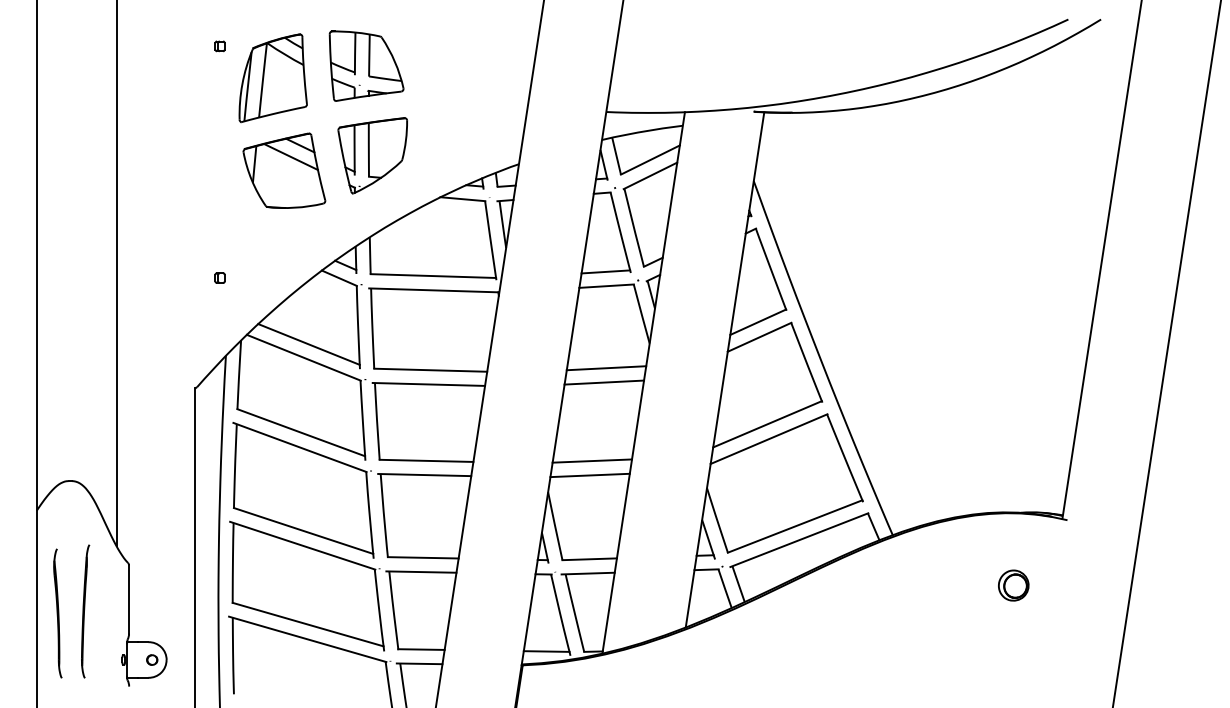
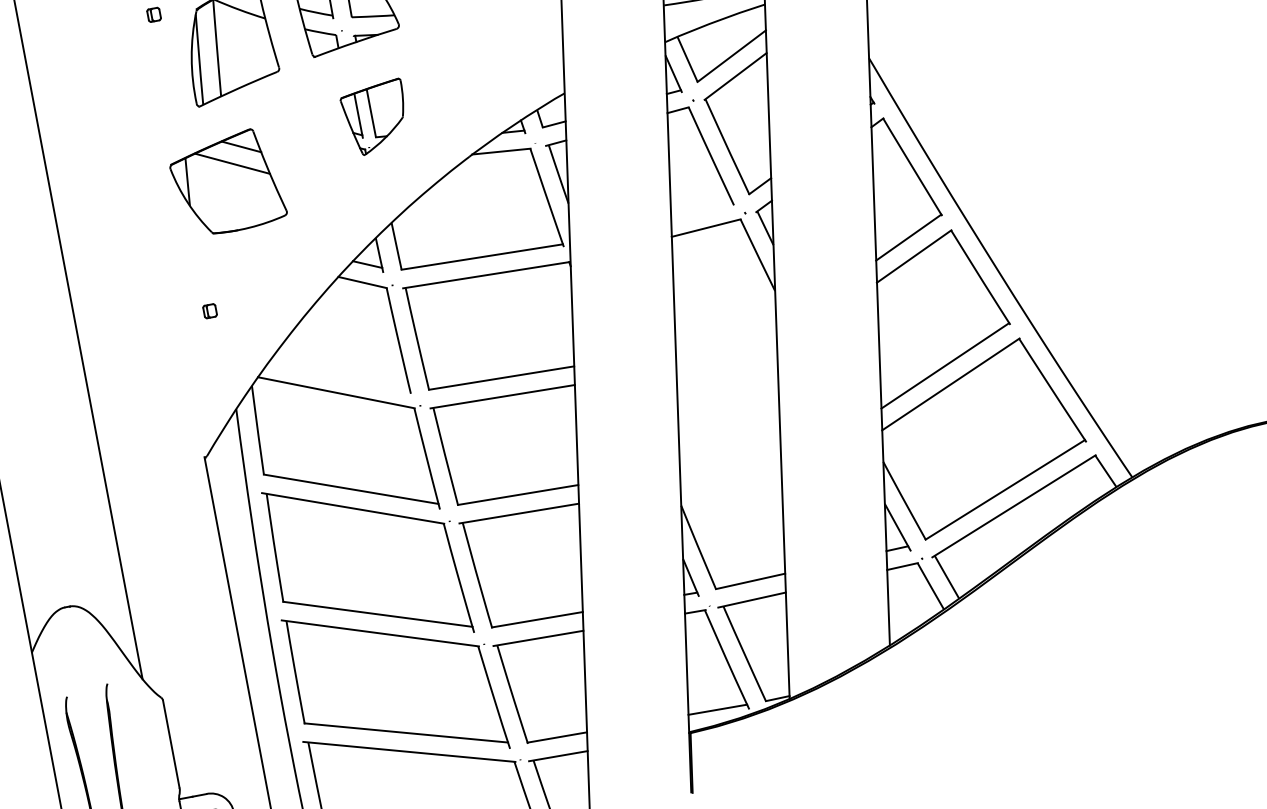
part: (372, 155) -> (375, 117), size x0.7
part: (284, 170) -> (227, 182), moved
line: (605, 271) -> (701, 209), removed
line: (308, 344) -> (339, 374), removed
line: (606, 368) -> (725, 333), removed
line: (604, 382) -> (726, 351), removed
line: (592, 460) -> (730, 454), removed
line: (589, 475) -> (730, 474), removed

